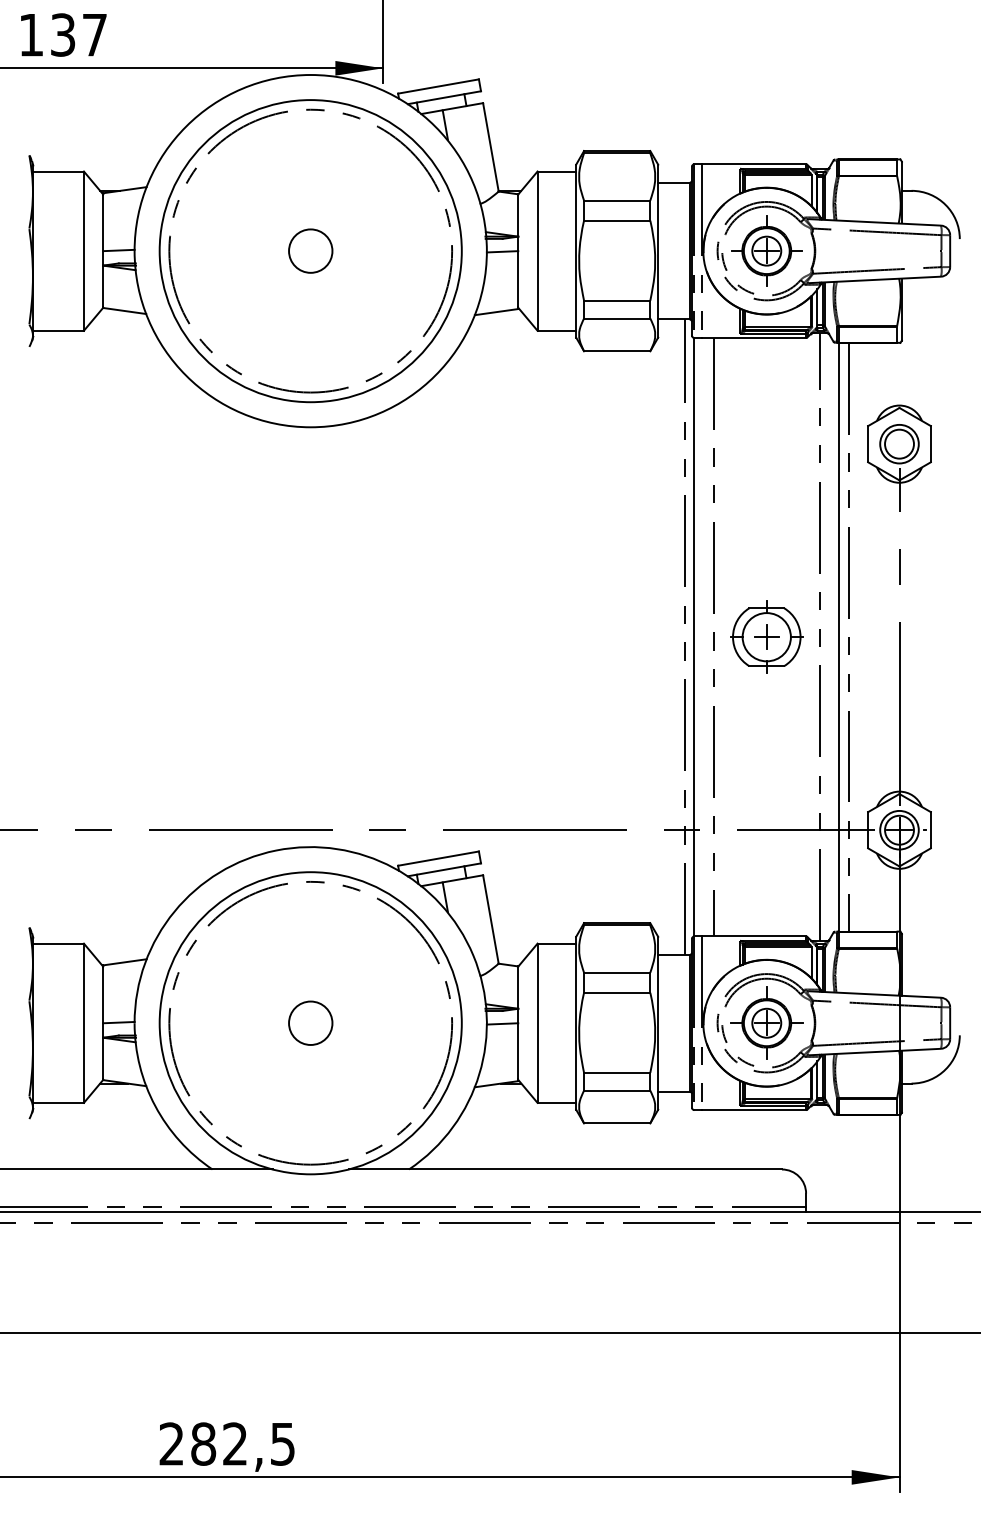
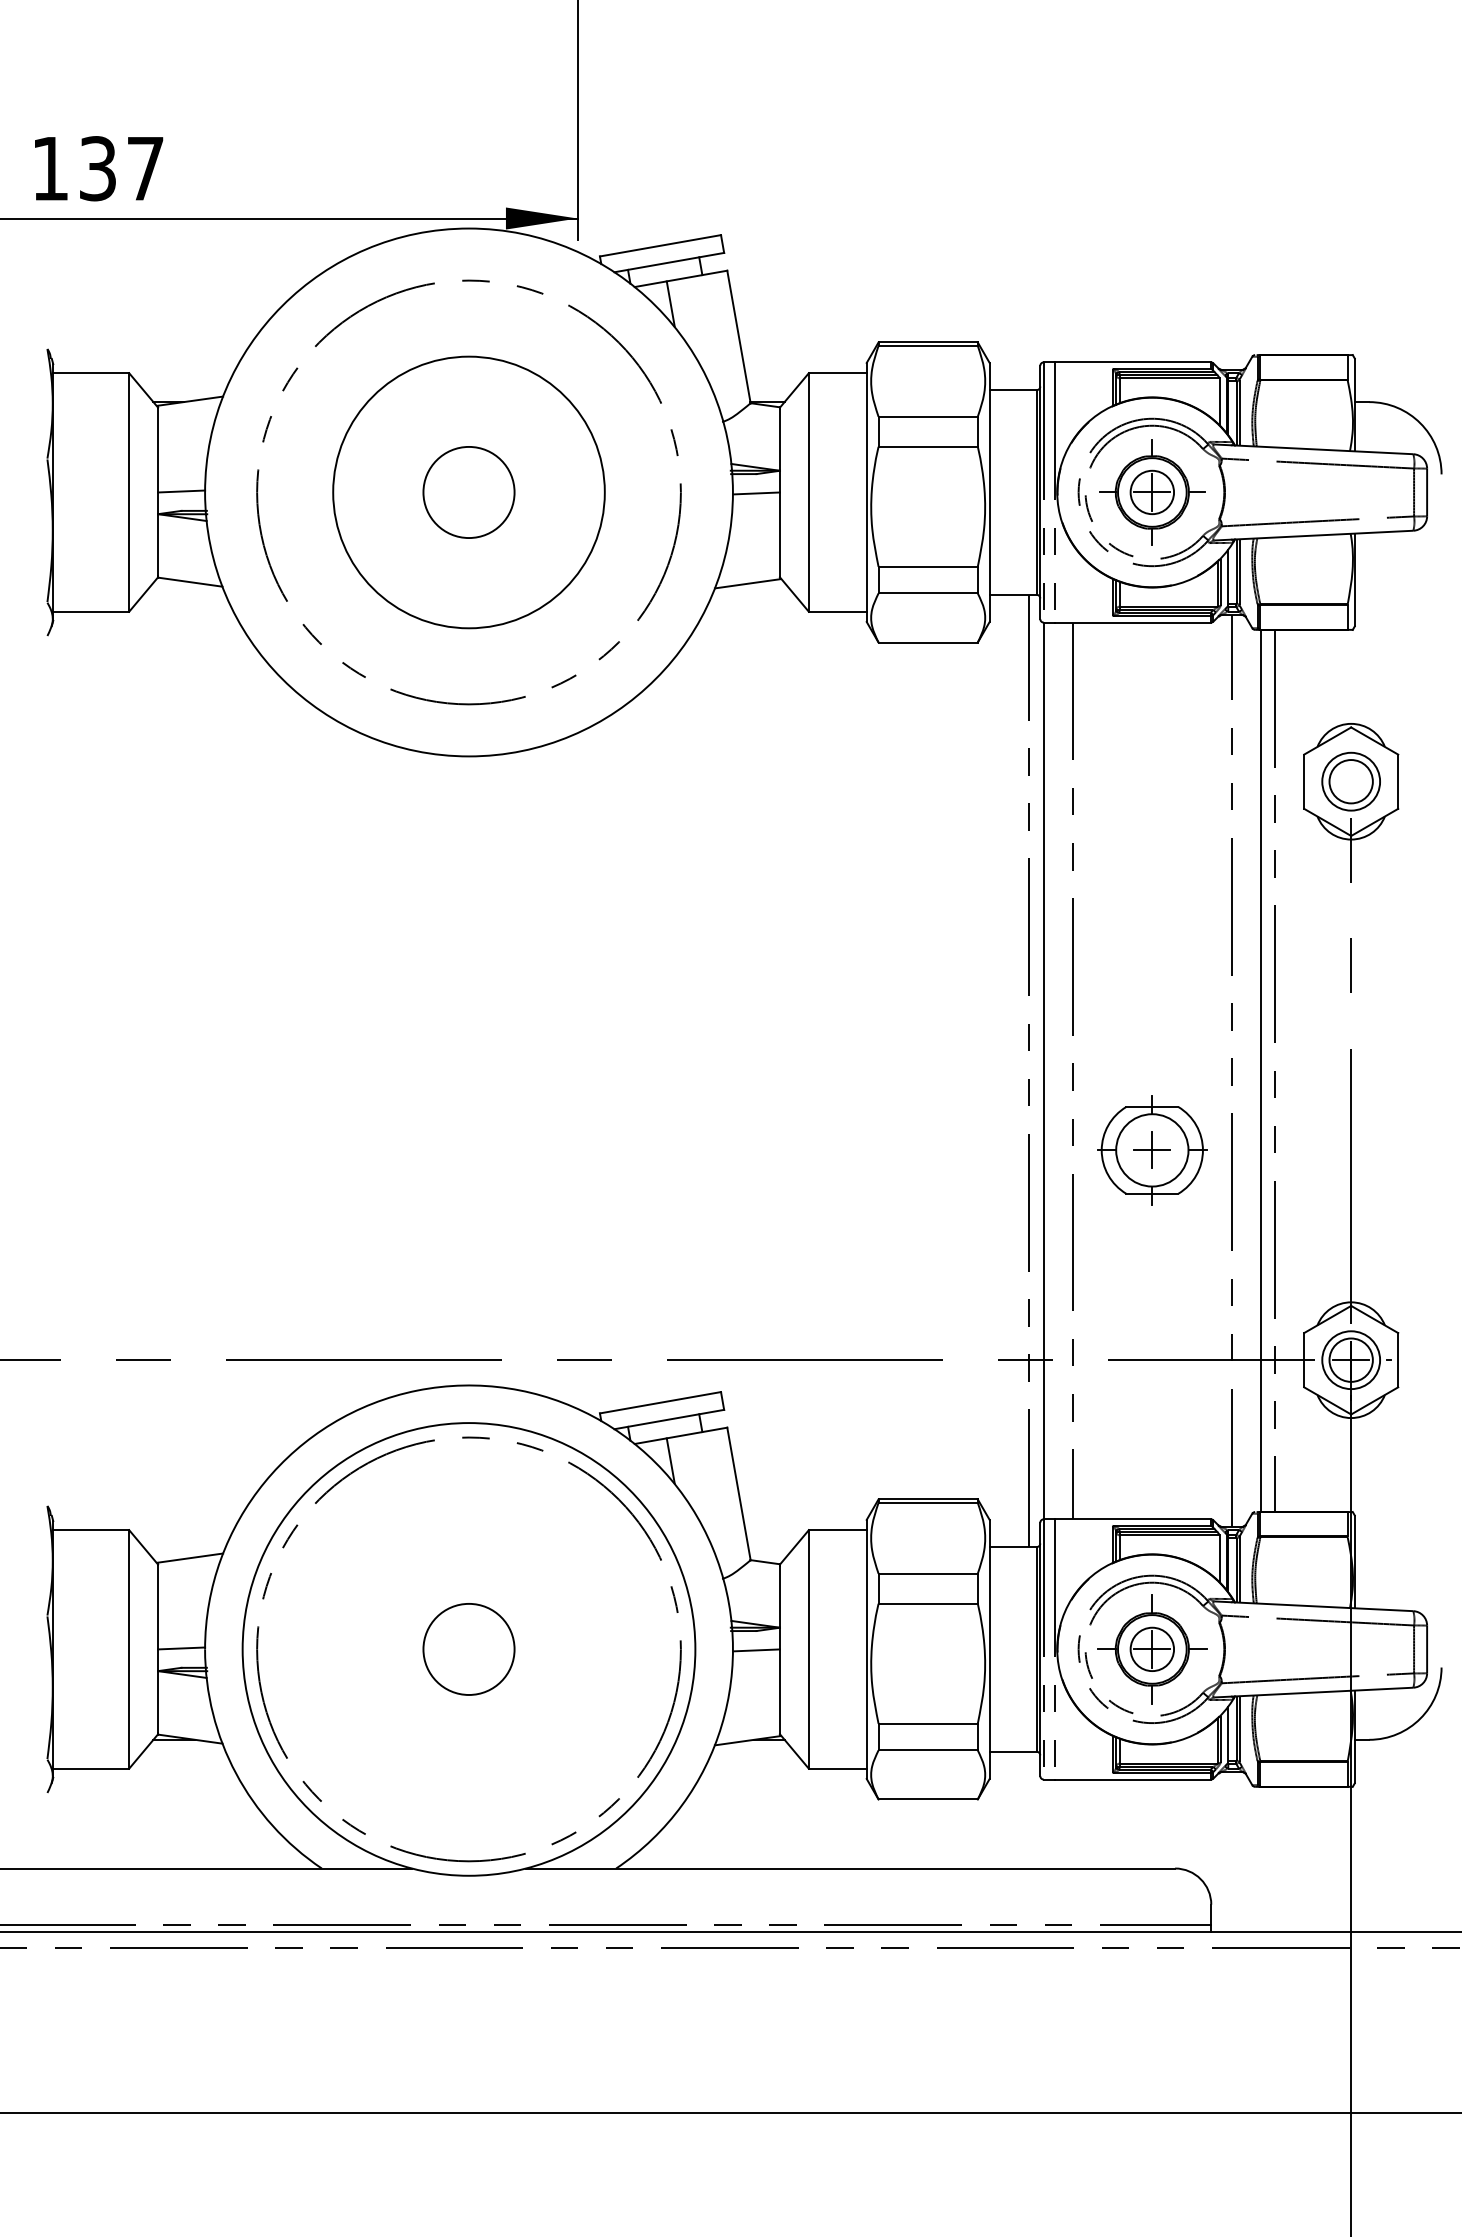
circle: (310, 250) -> (468, 491), size x1.4
circle: (310, 251) -> (468, 493), size x0.6
part: (766, 636) -> (1151, 1149), moved
circle: (310, 1022) -> (468, 1648), size x1.4

